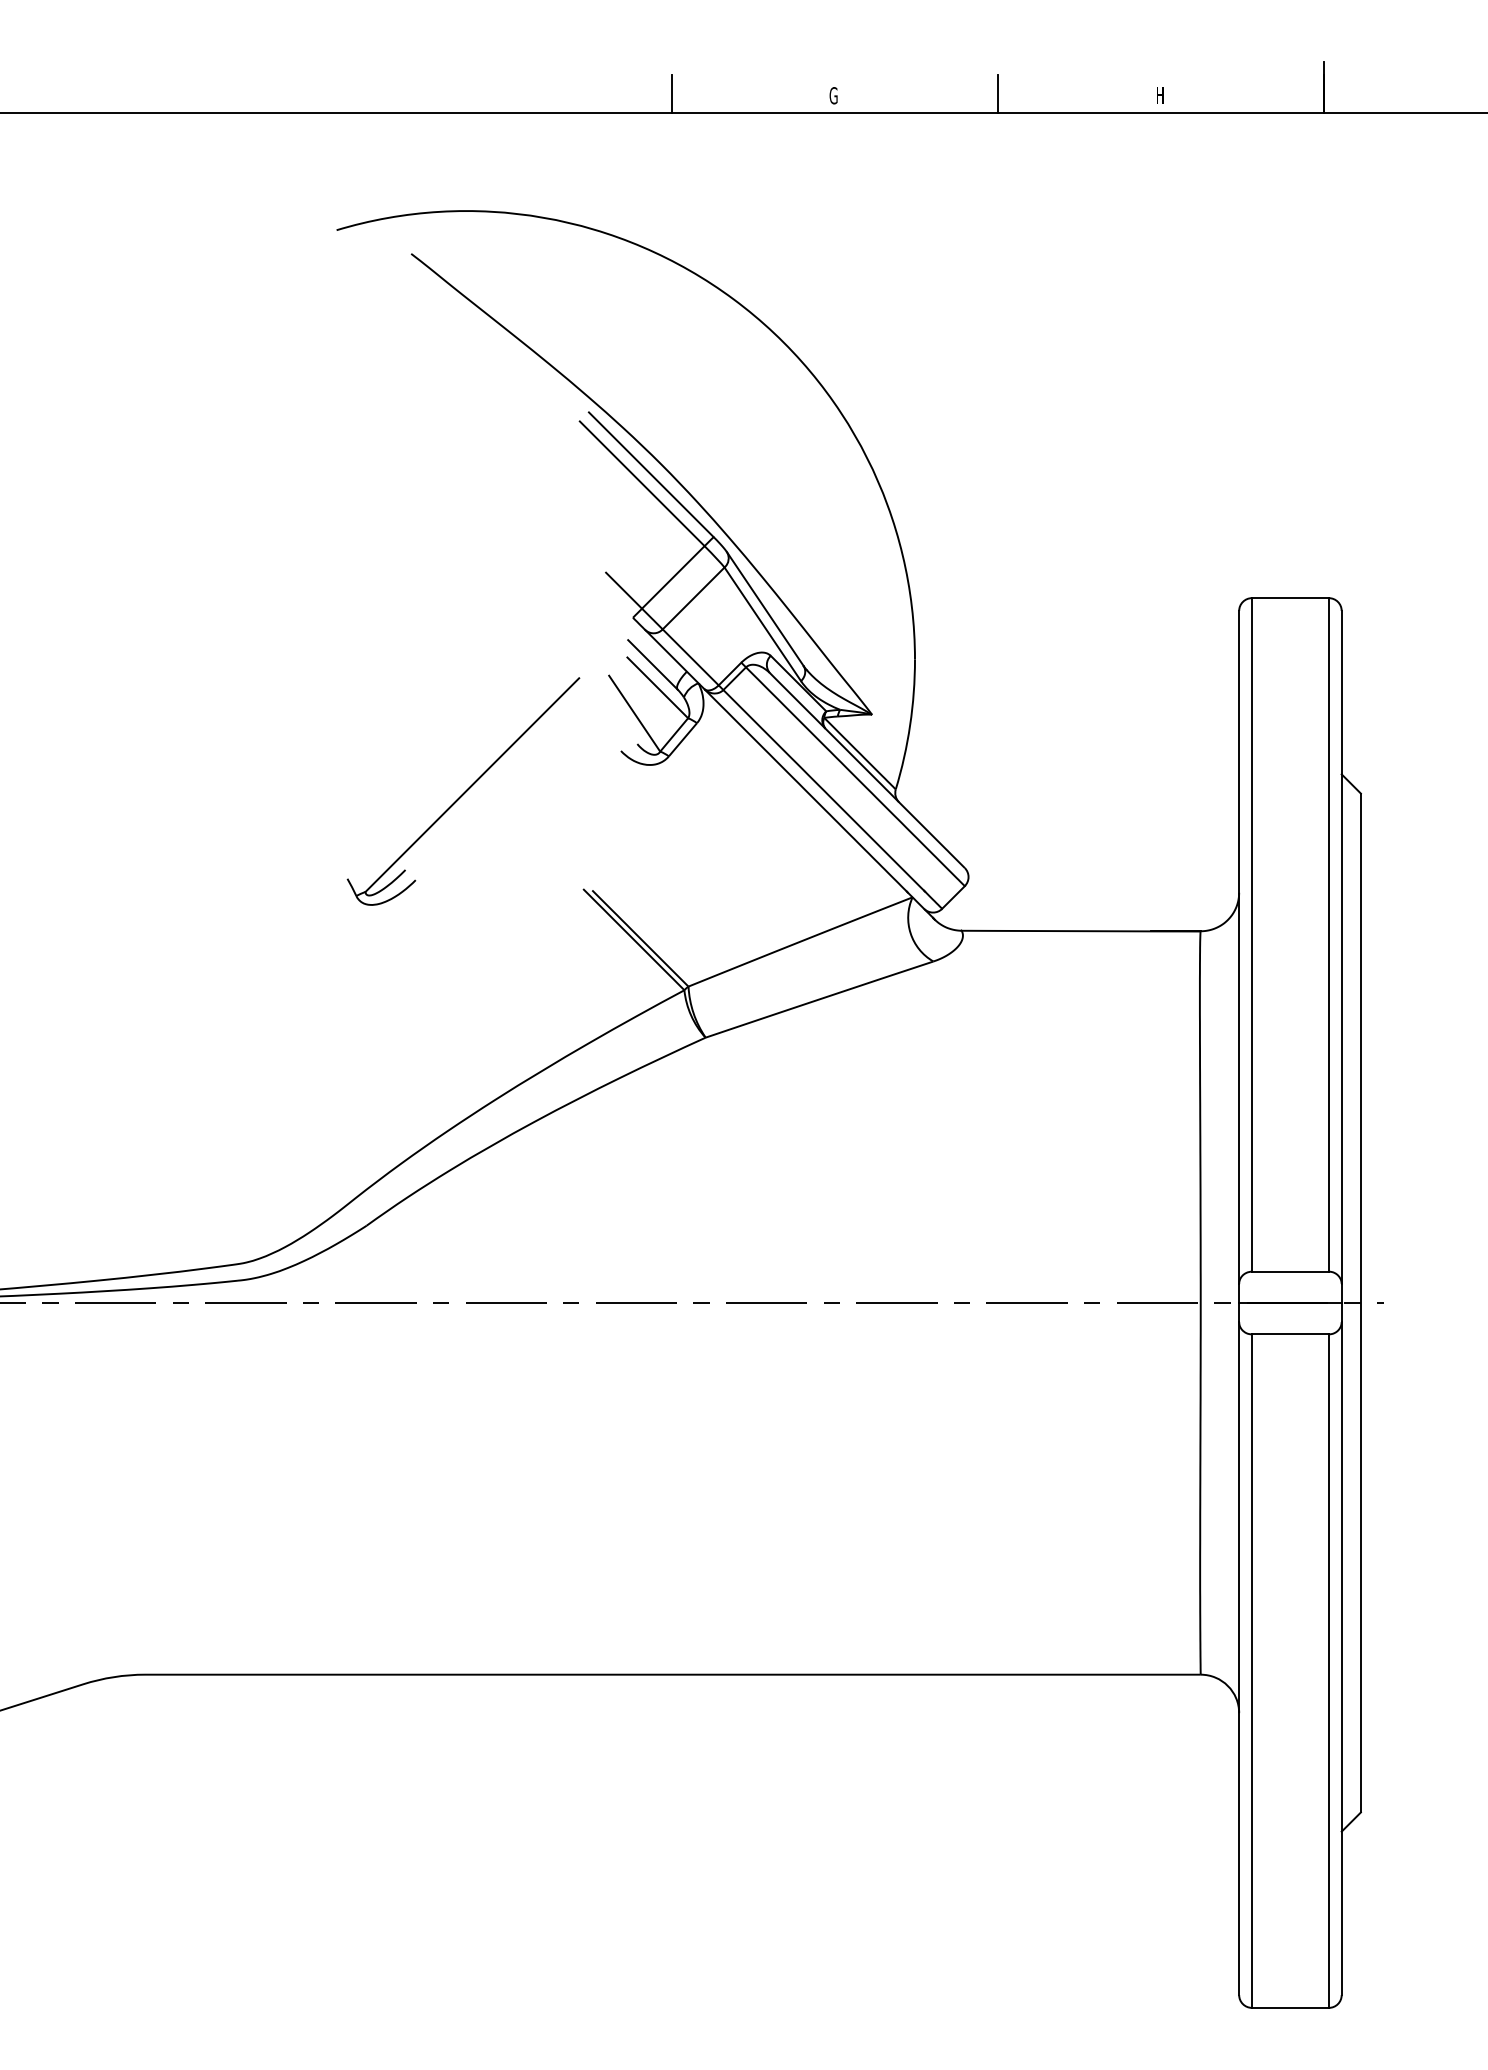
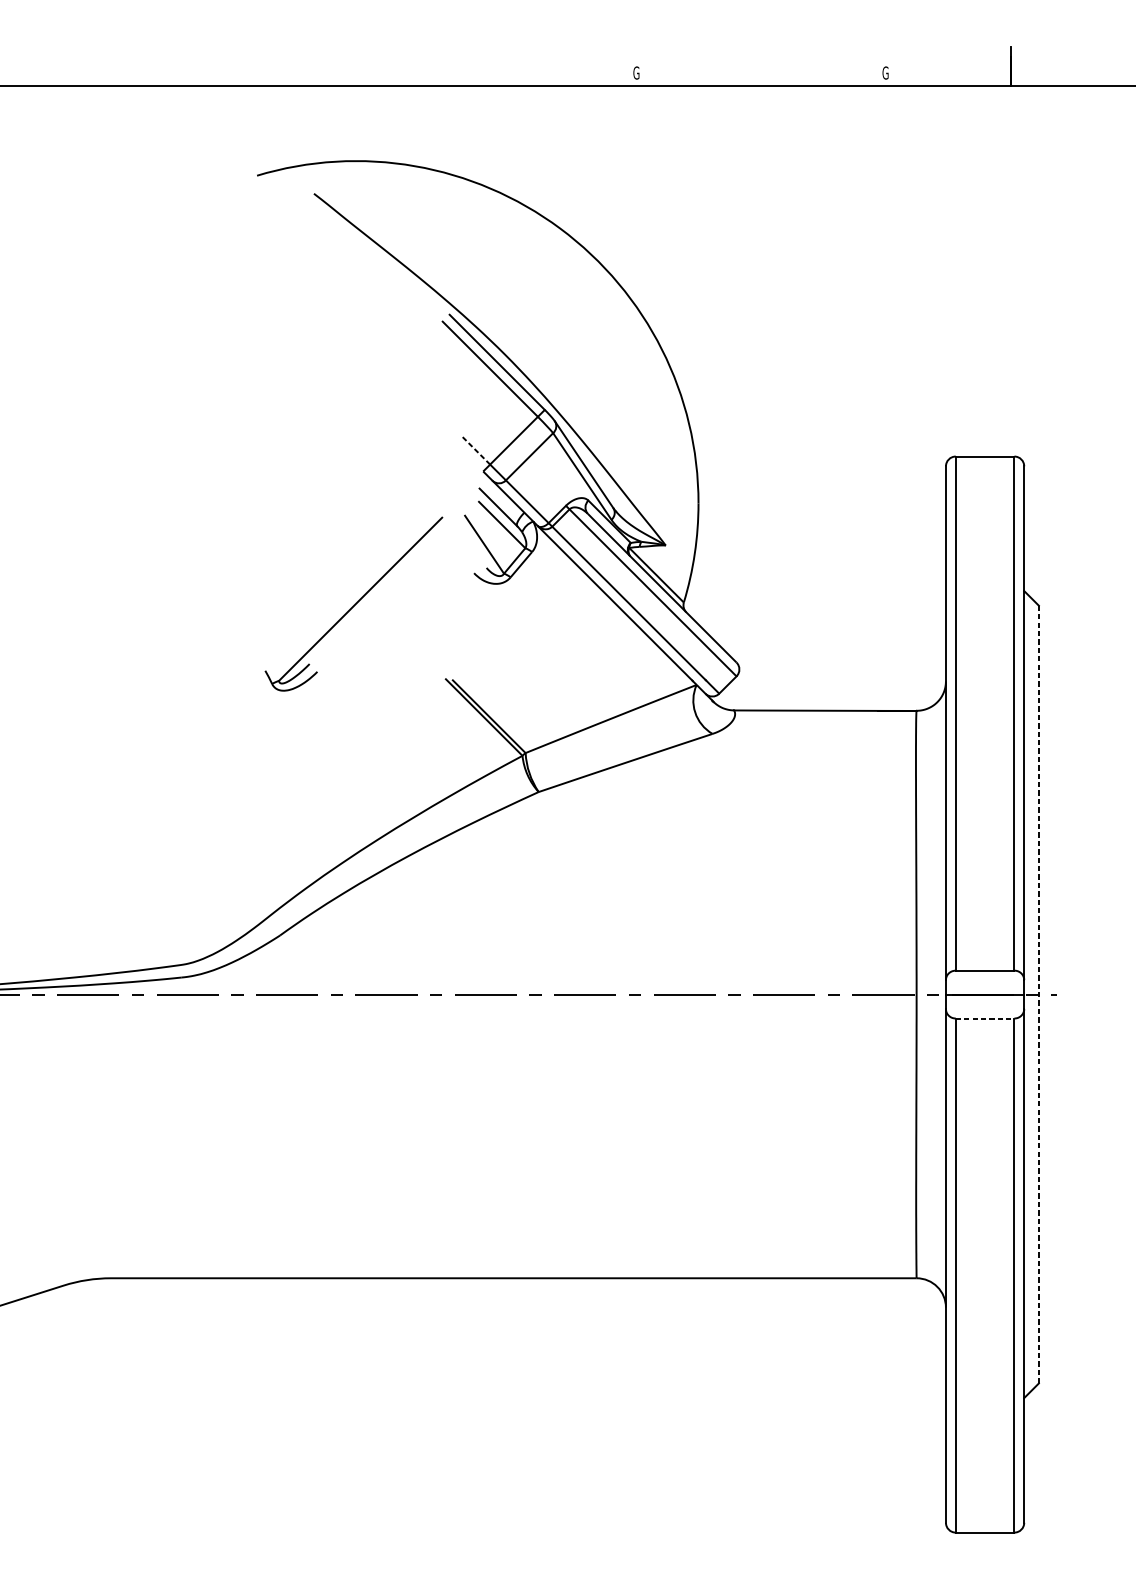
line: (671, 93) -> (512, 71), removed
line: (997, 93) -> (761, 71), removed
text: (1159, 95) -> (885, 72), H -> G
line: (624, 591) -> (476, 451), solid -> dashed
line: (1360, 1303) -> (1038, 994), solid -> dashed
line: (1290, 1334) -> (985, 1018), solid -> dashed

